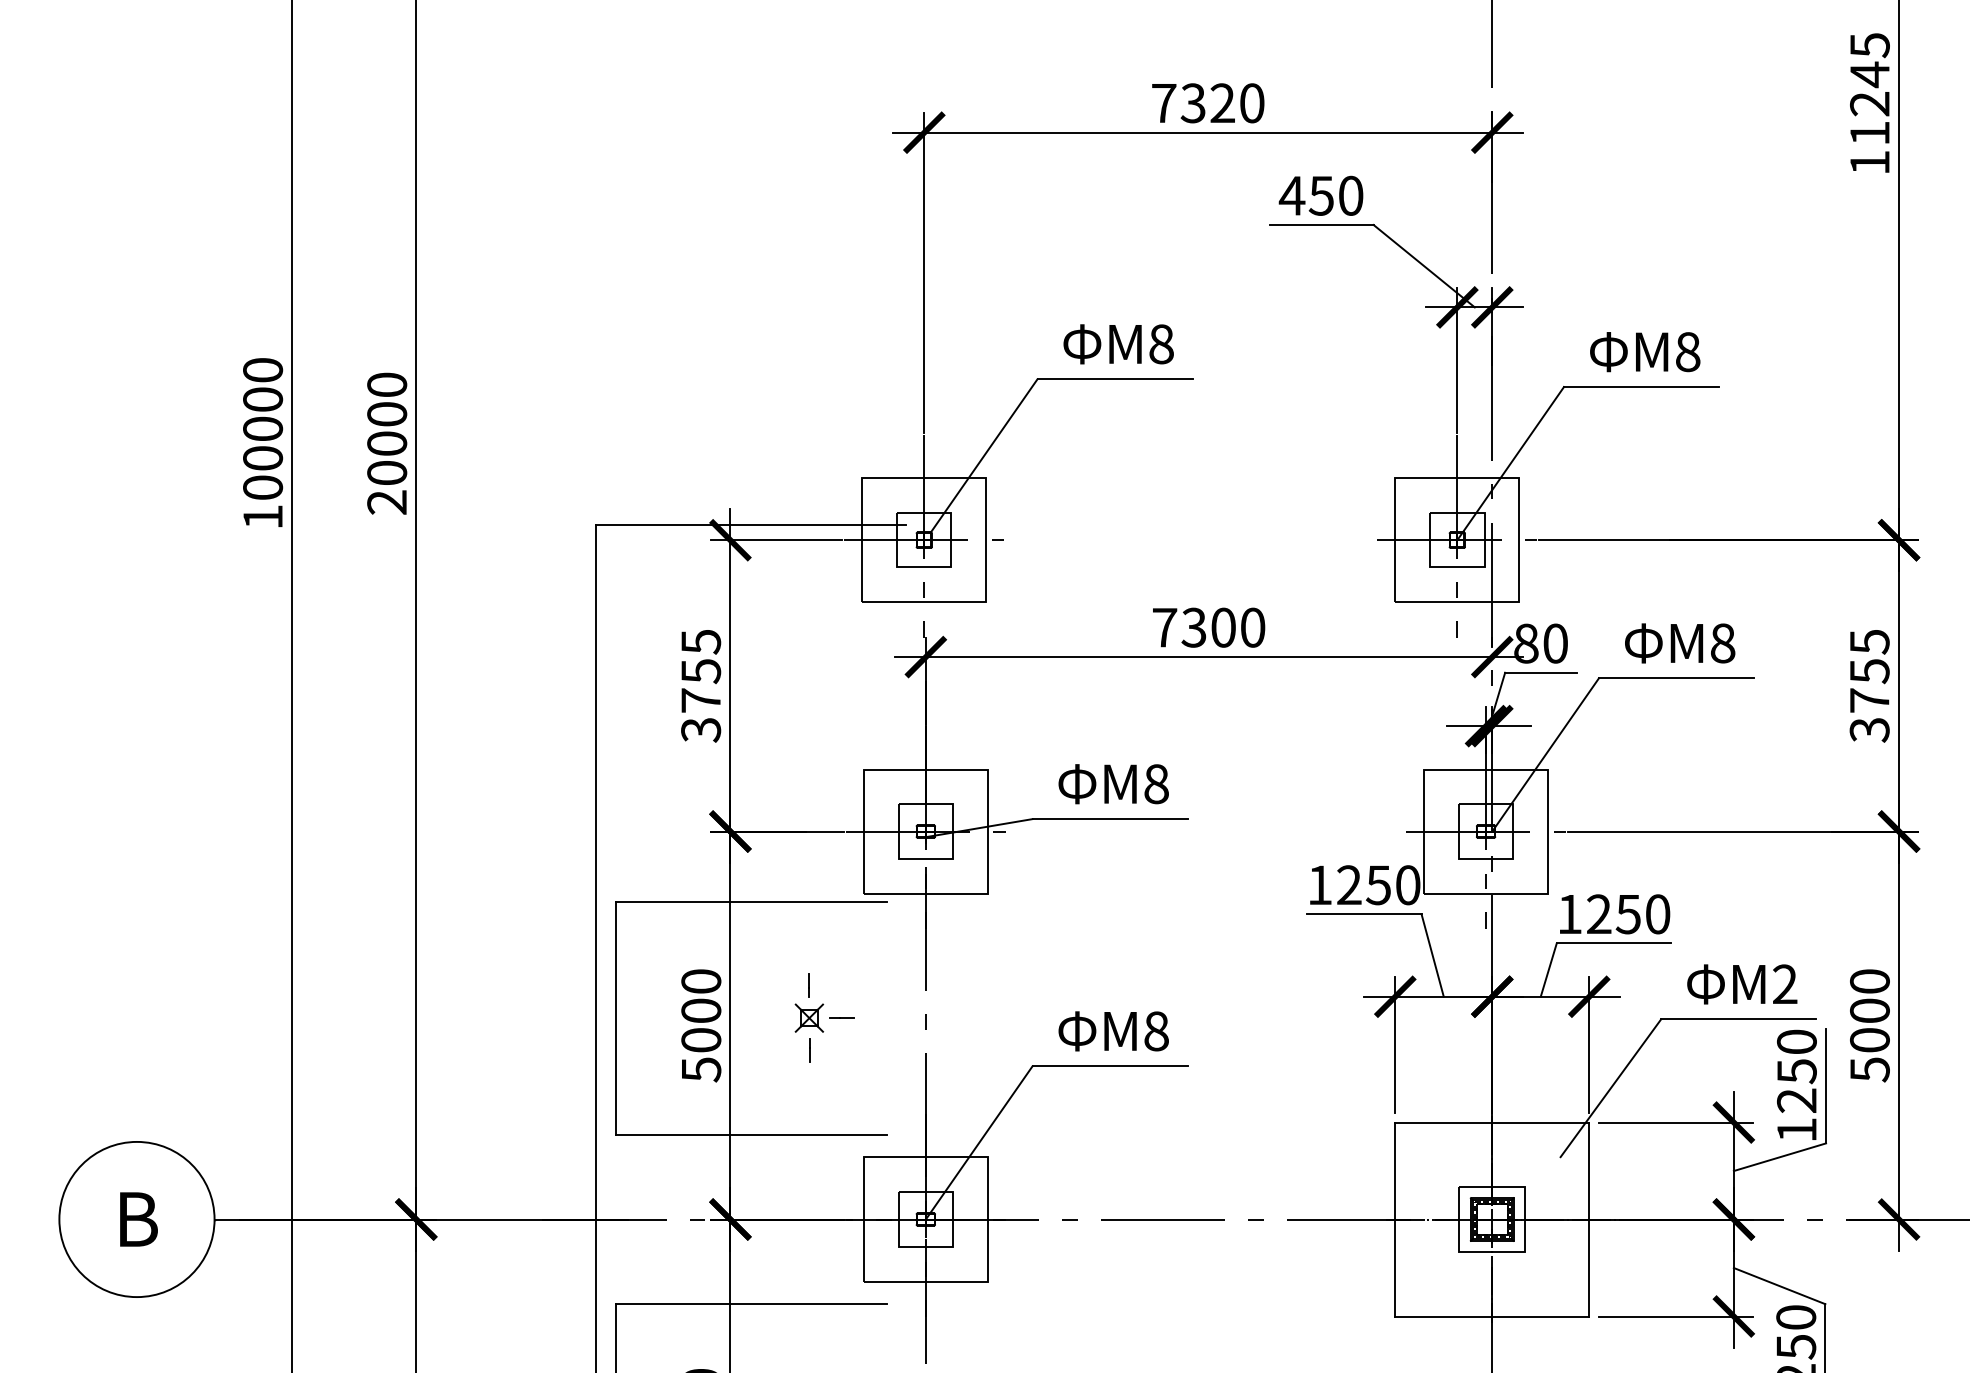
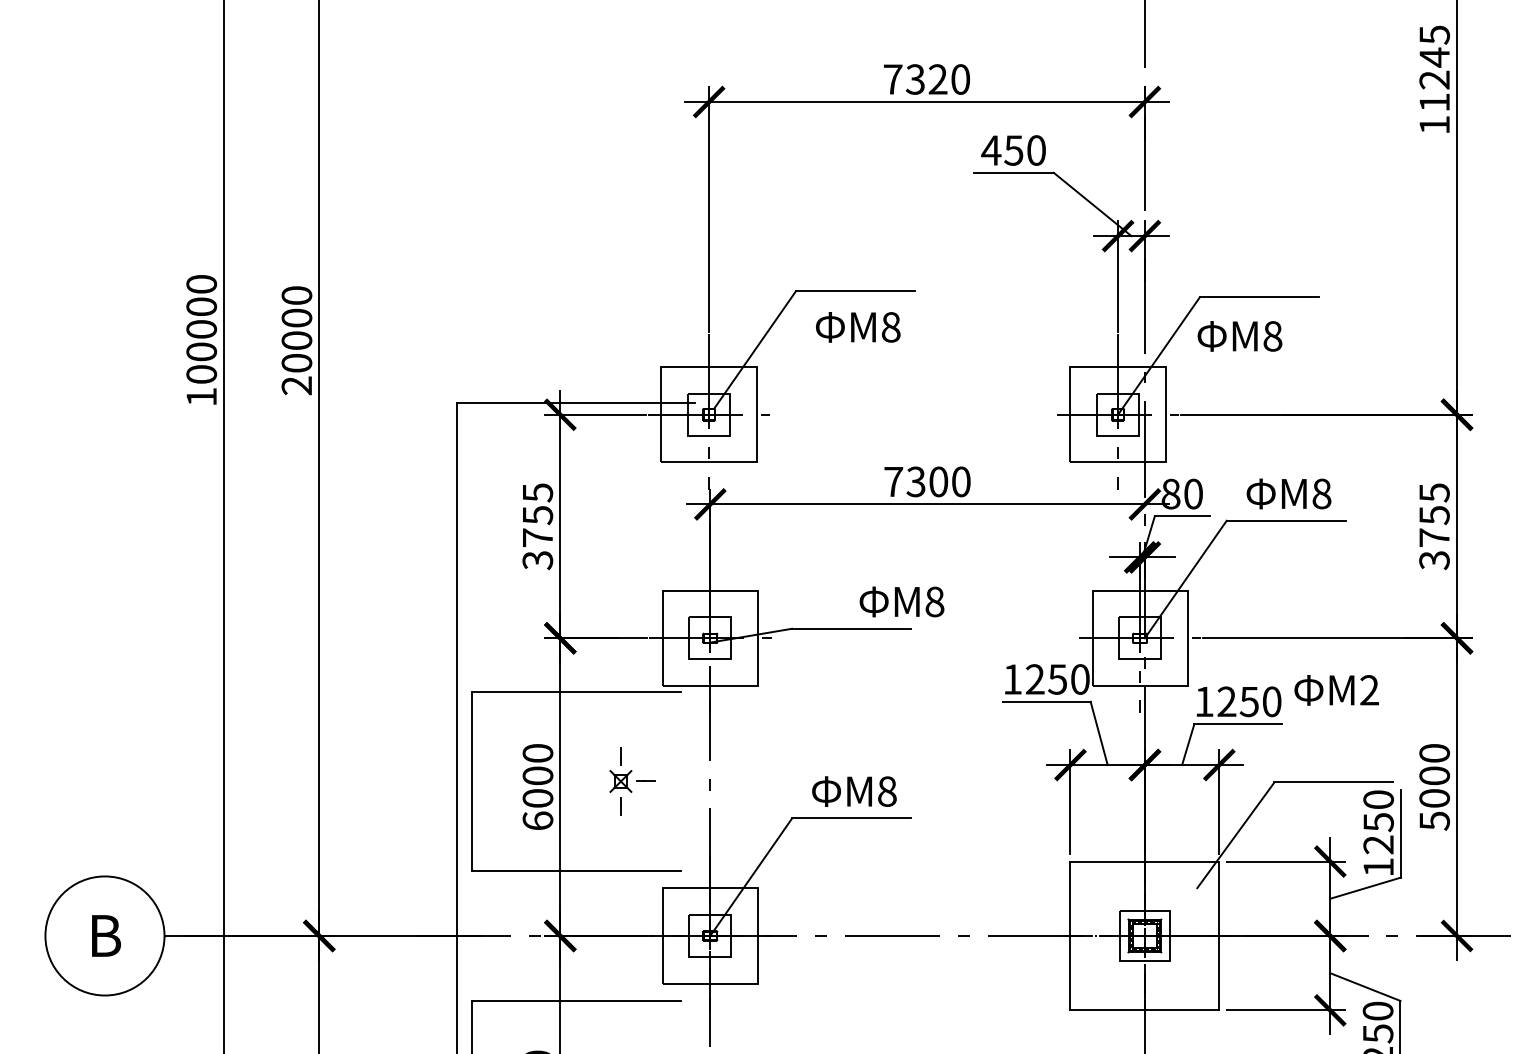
text: (1118, 344) -> (858, 327), moved
text: (1645, 352) -> (1240, 336), moved
text: (1113, 784) -> (901, 602), moved
text: (1742, 984) -> (1336, 690), moved
text: (701, 1069) -> (538, 820), 5000 -> 6000

